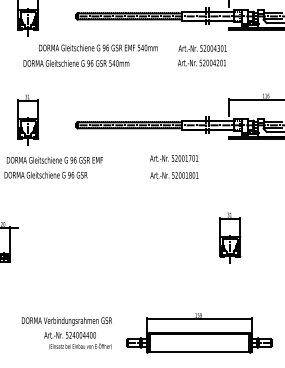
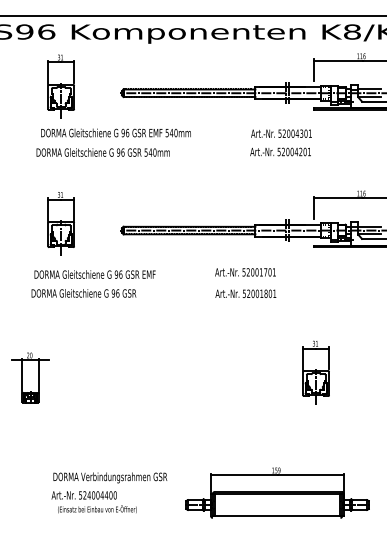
text: (98, 47) -> (115, 132), moved
text: (75, 63) -> (102, 152), moved
text: (77, 340) -> (93, 502), moved

